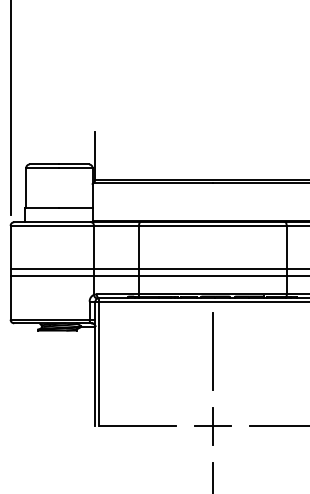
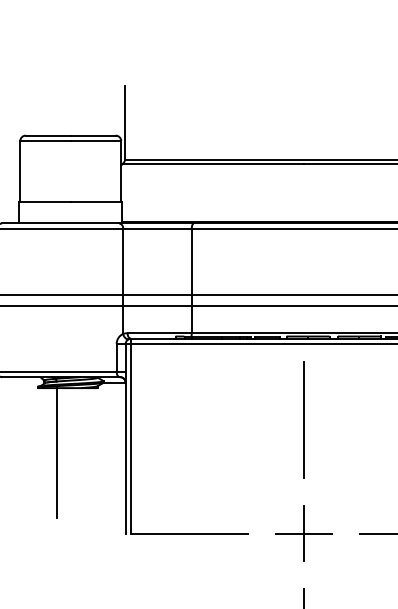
line: (50, 372) -> (57, 451), added

